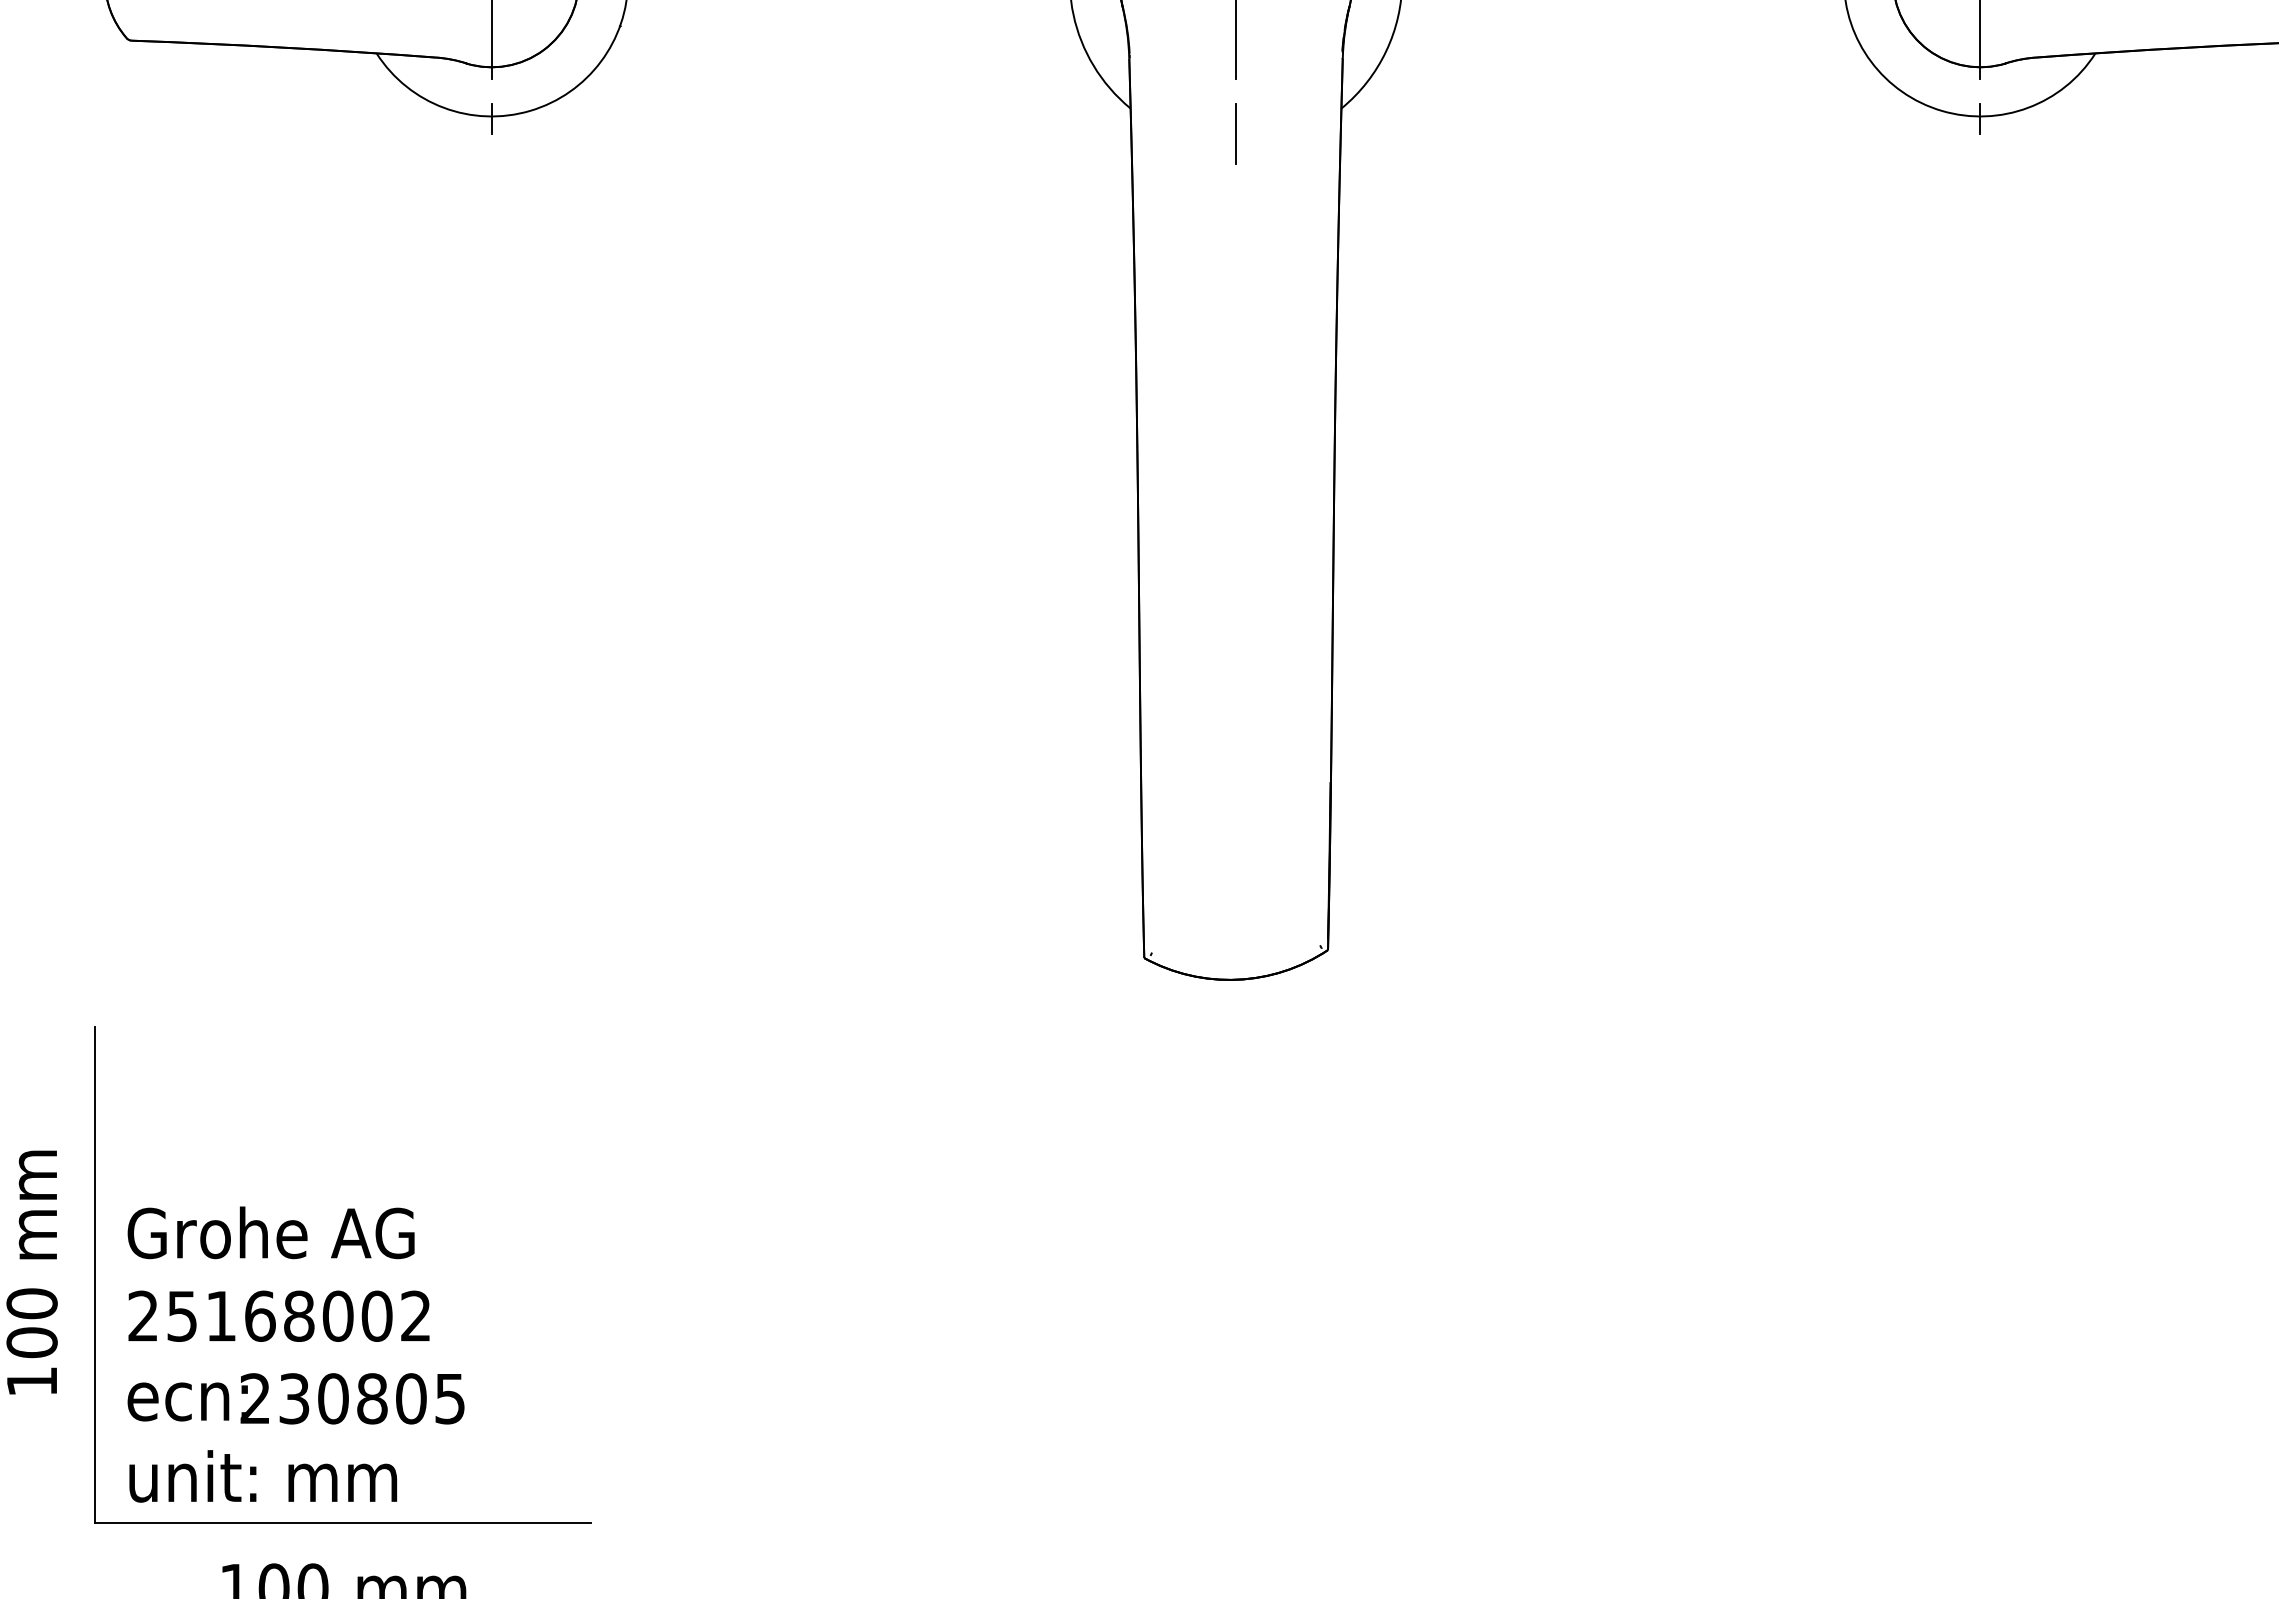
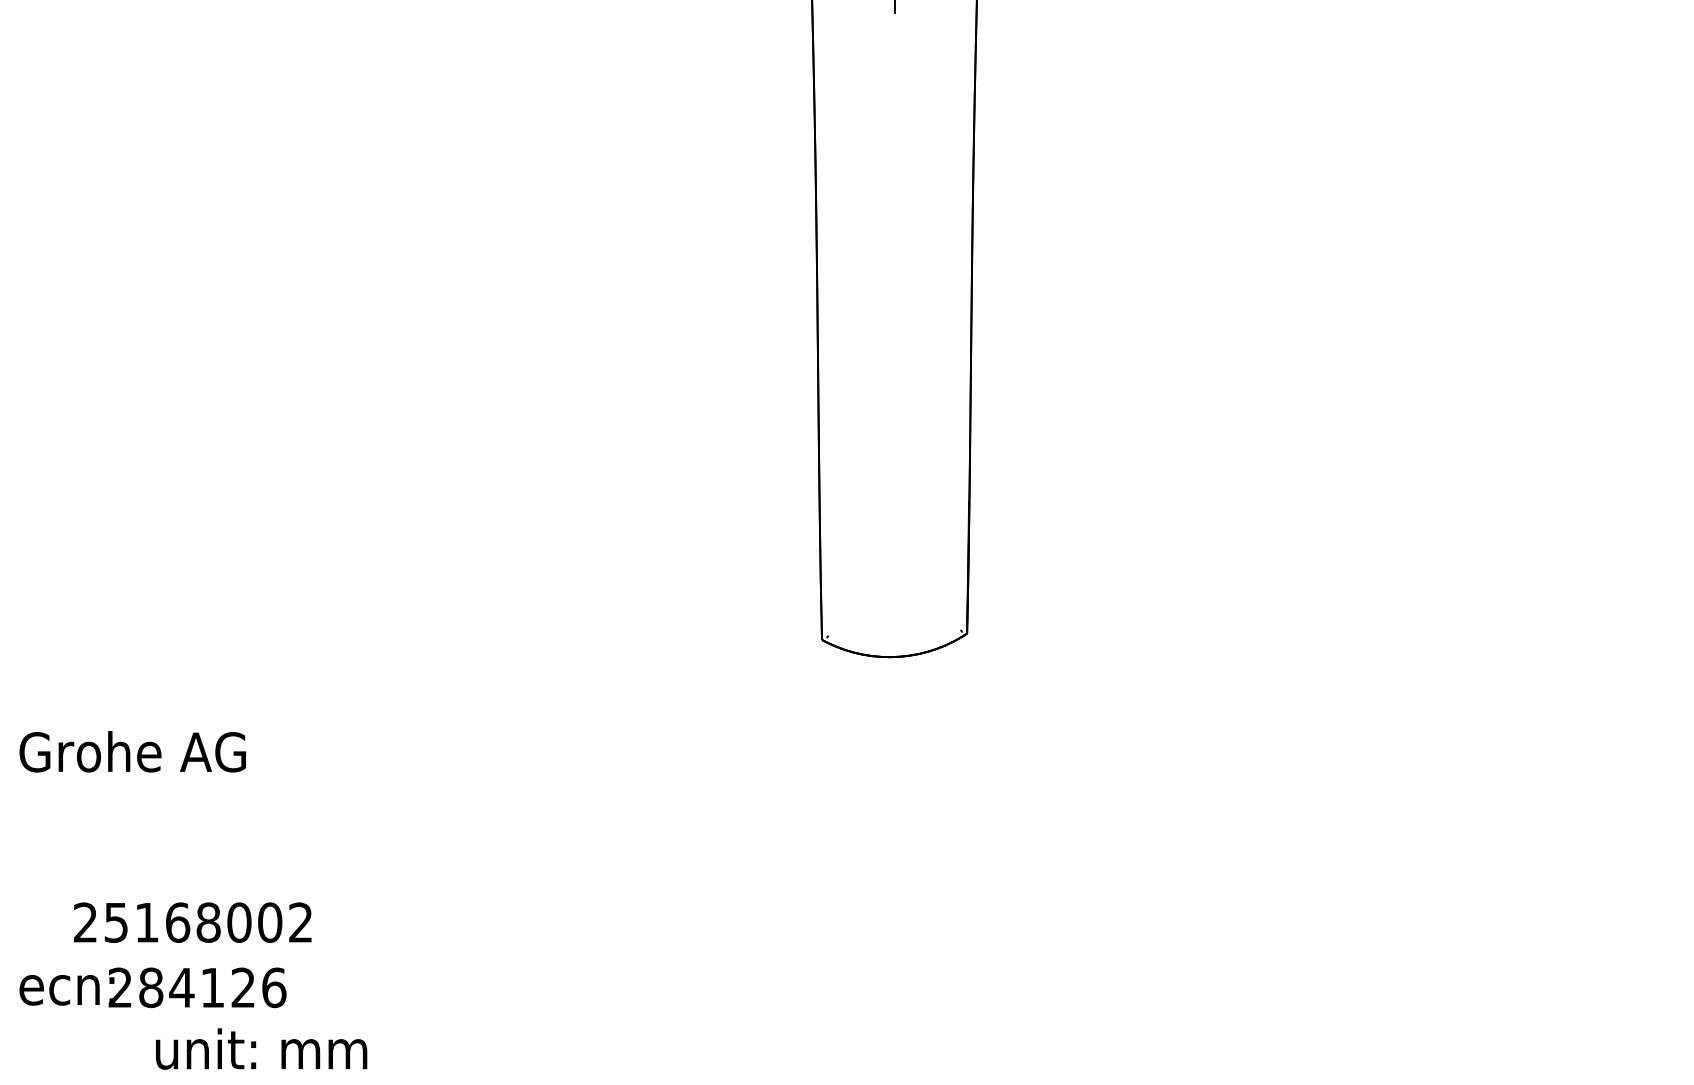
text: (270, 1232) -> (132, 751), moved
text: (278, 1315) -> (192, 922), moved
text: (372, 1398) -> (212, 987), 230805 -> 284126
text: (263, 1476) -> (261, 1049), moved

